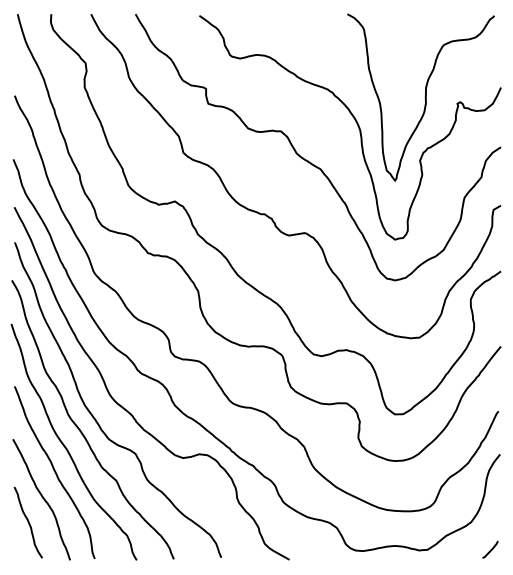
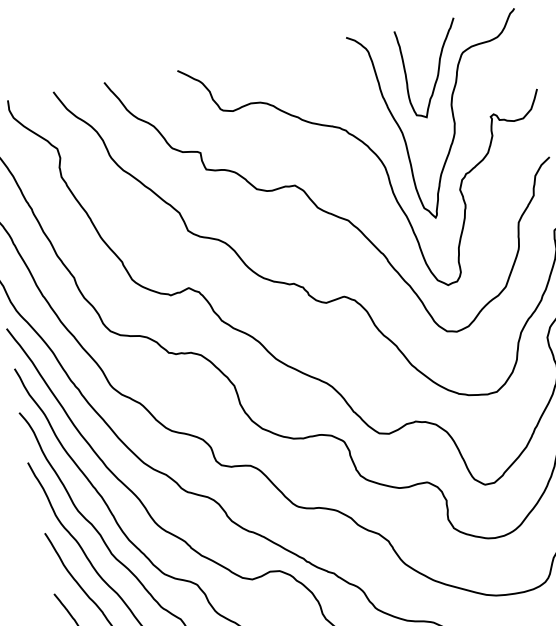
curve: (419, 56) -> (437, 70), added

